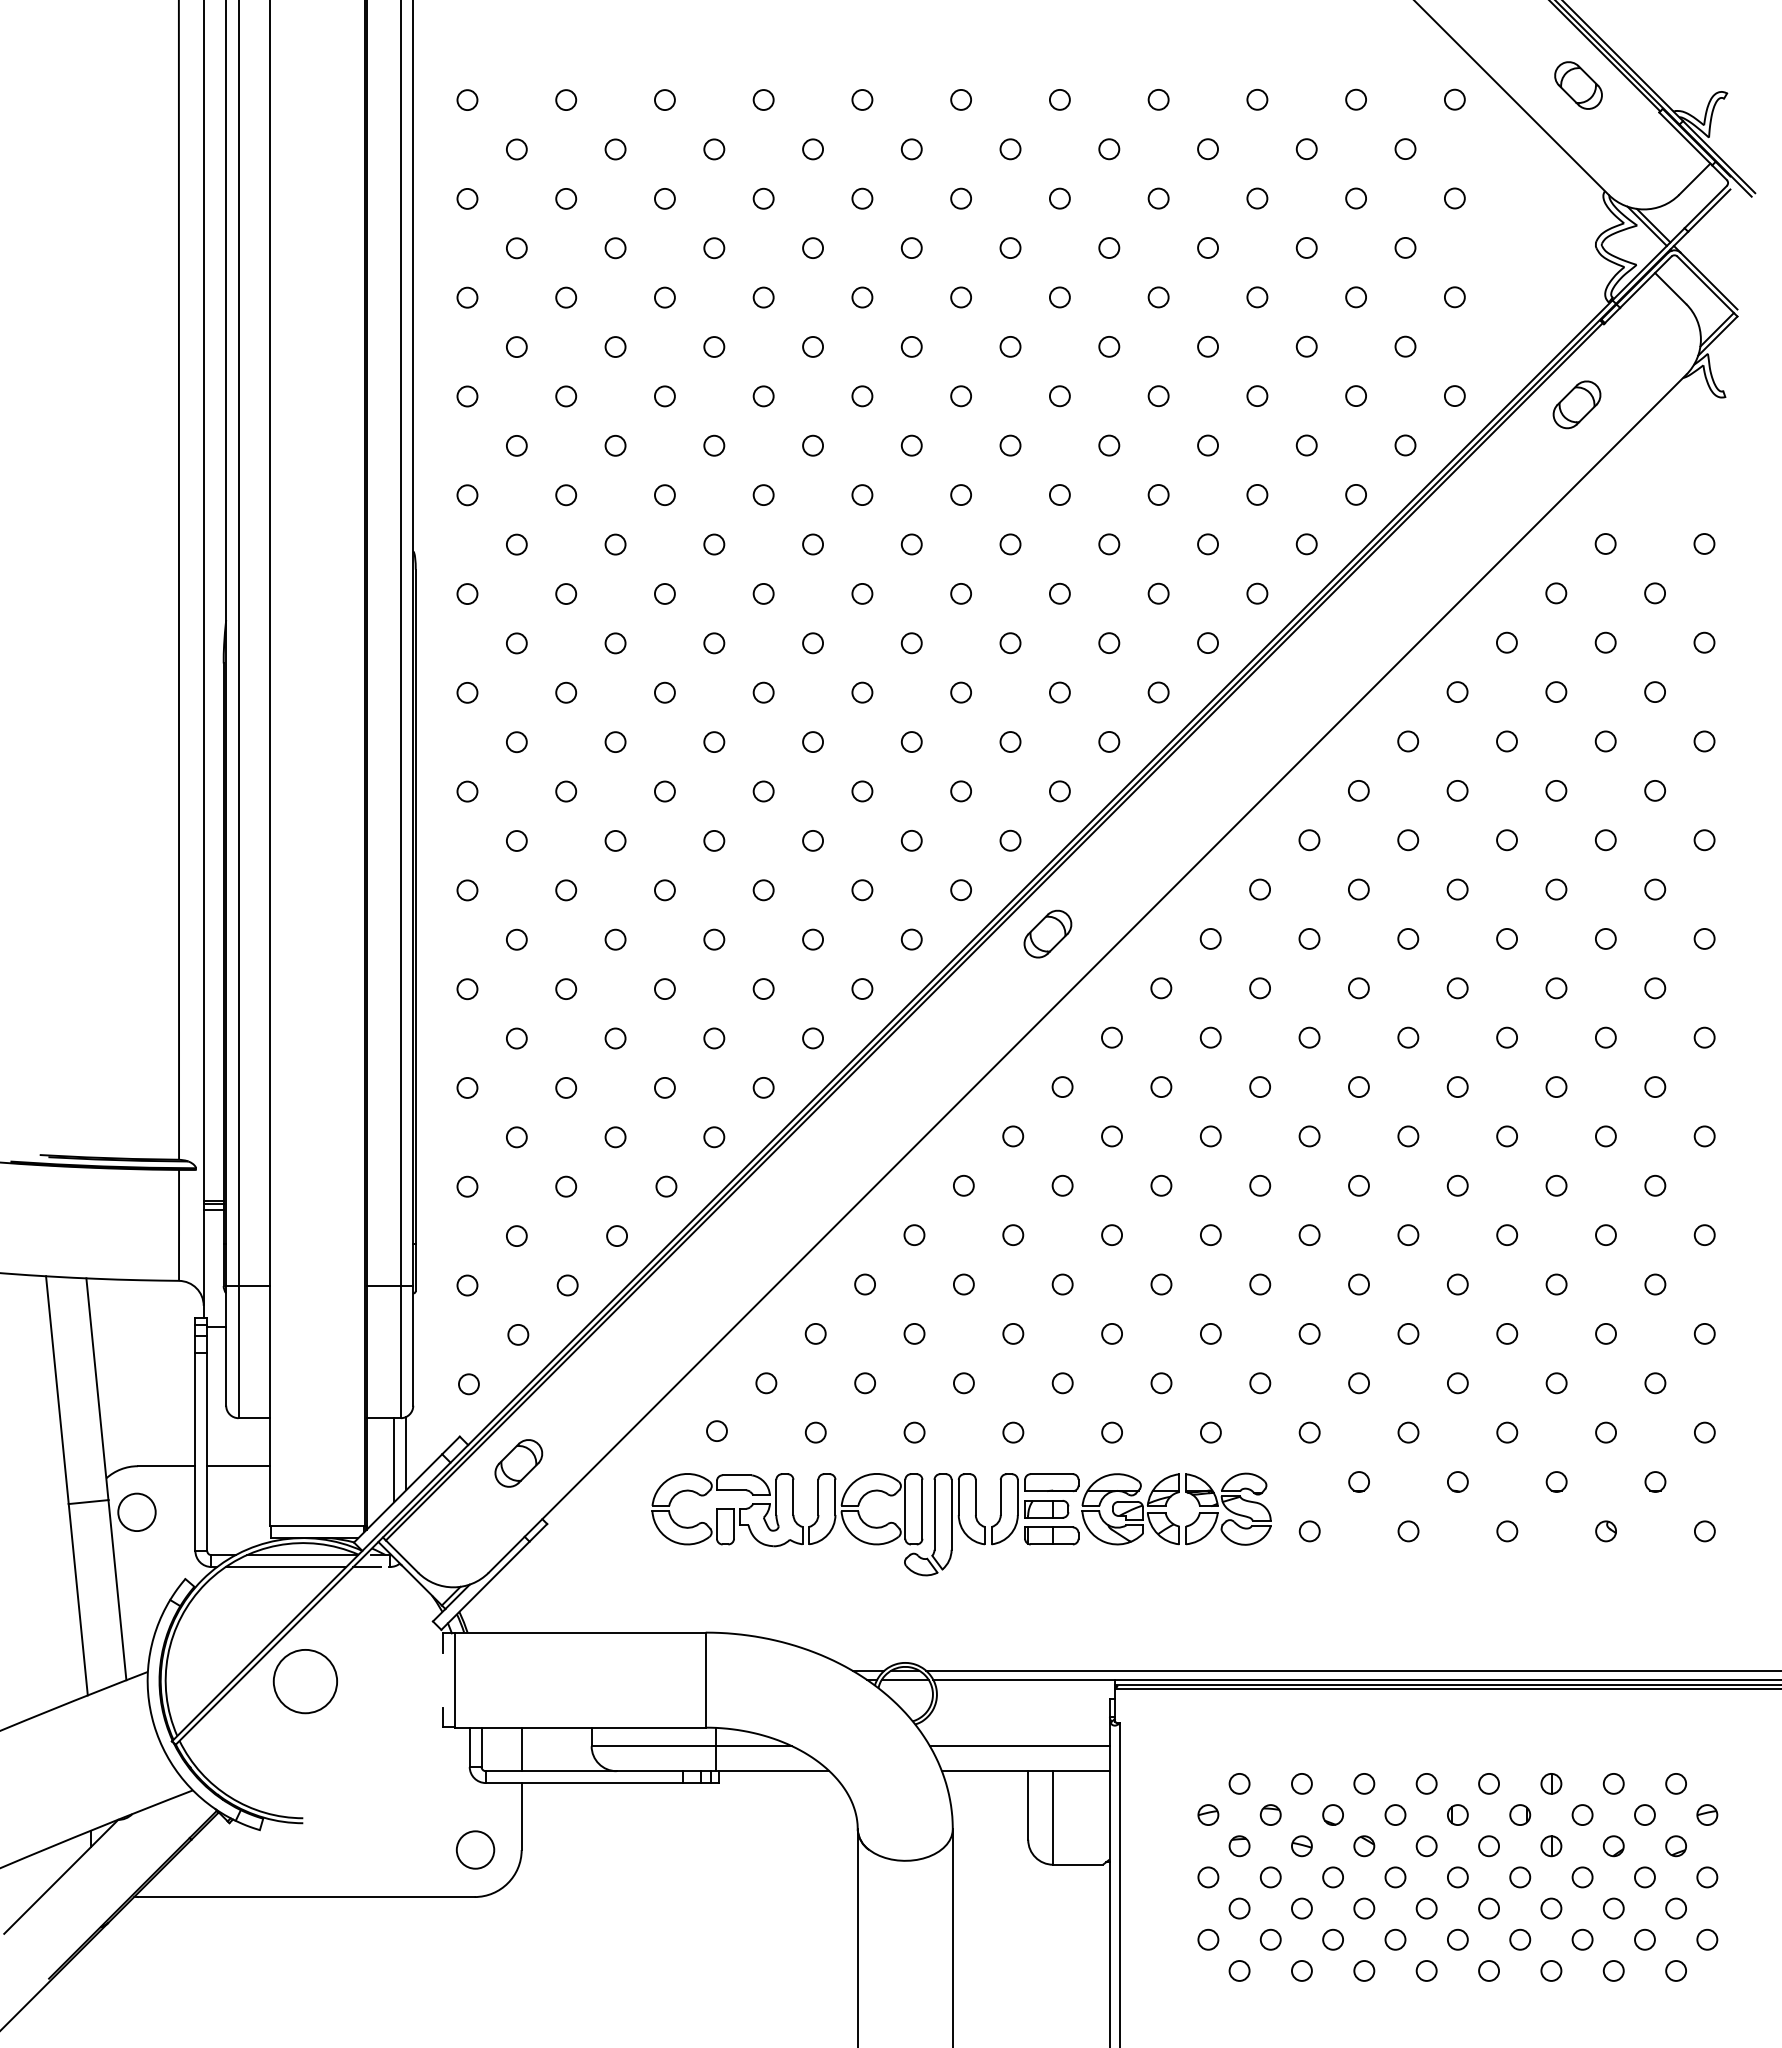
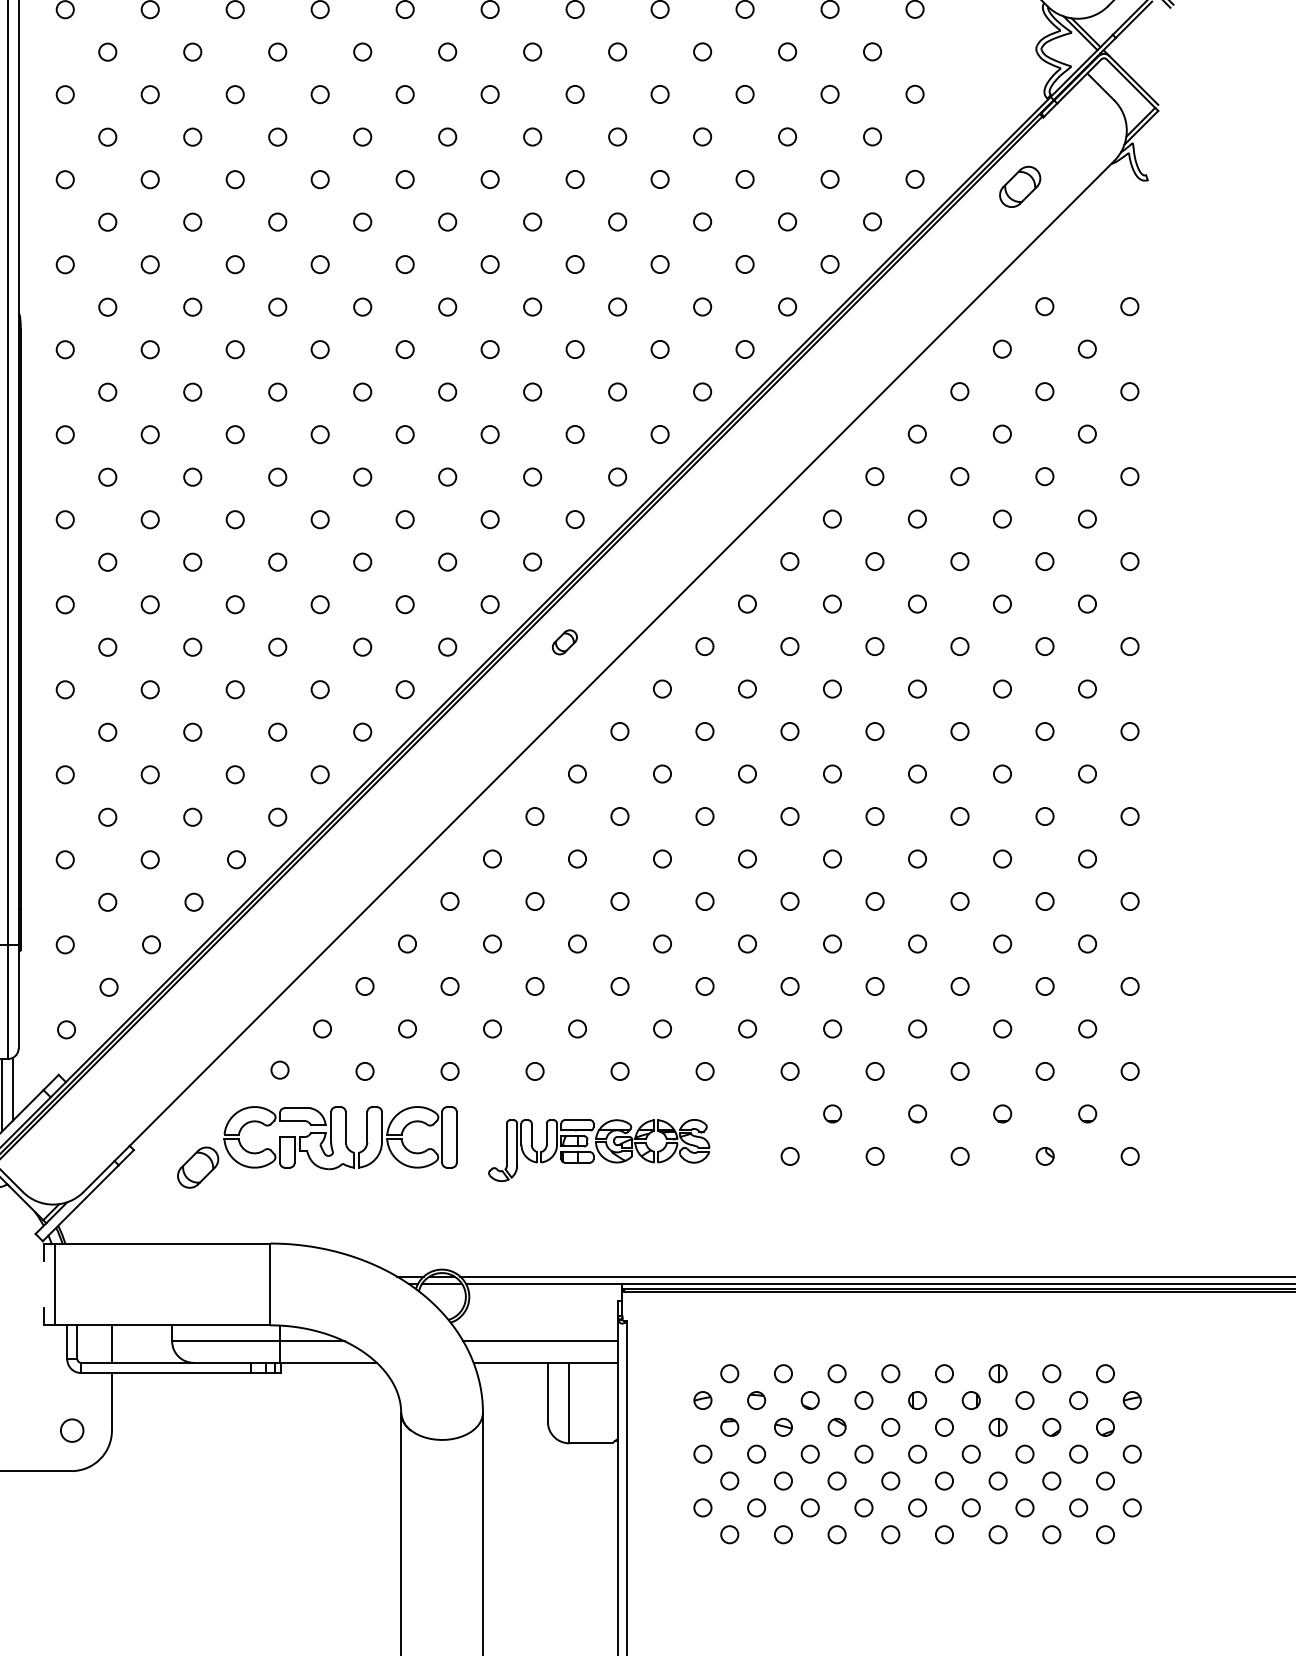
part: (1047, 933) -> (564, 641), size x0.6
part: (518, 1463) -> (197, 1167), moved
part: (1087, 1524) -> (598, 1150), size x0.7
circle: (475, 1849) -> (72, 1430), size x0.7

